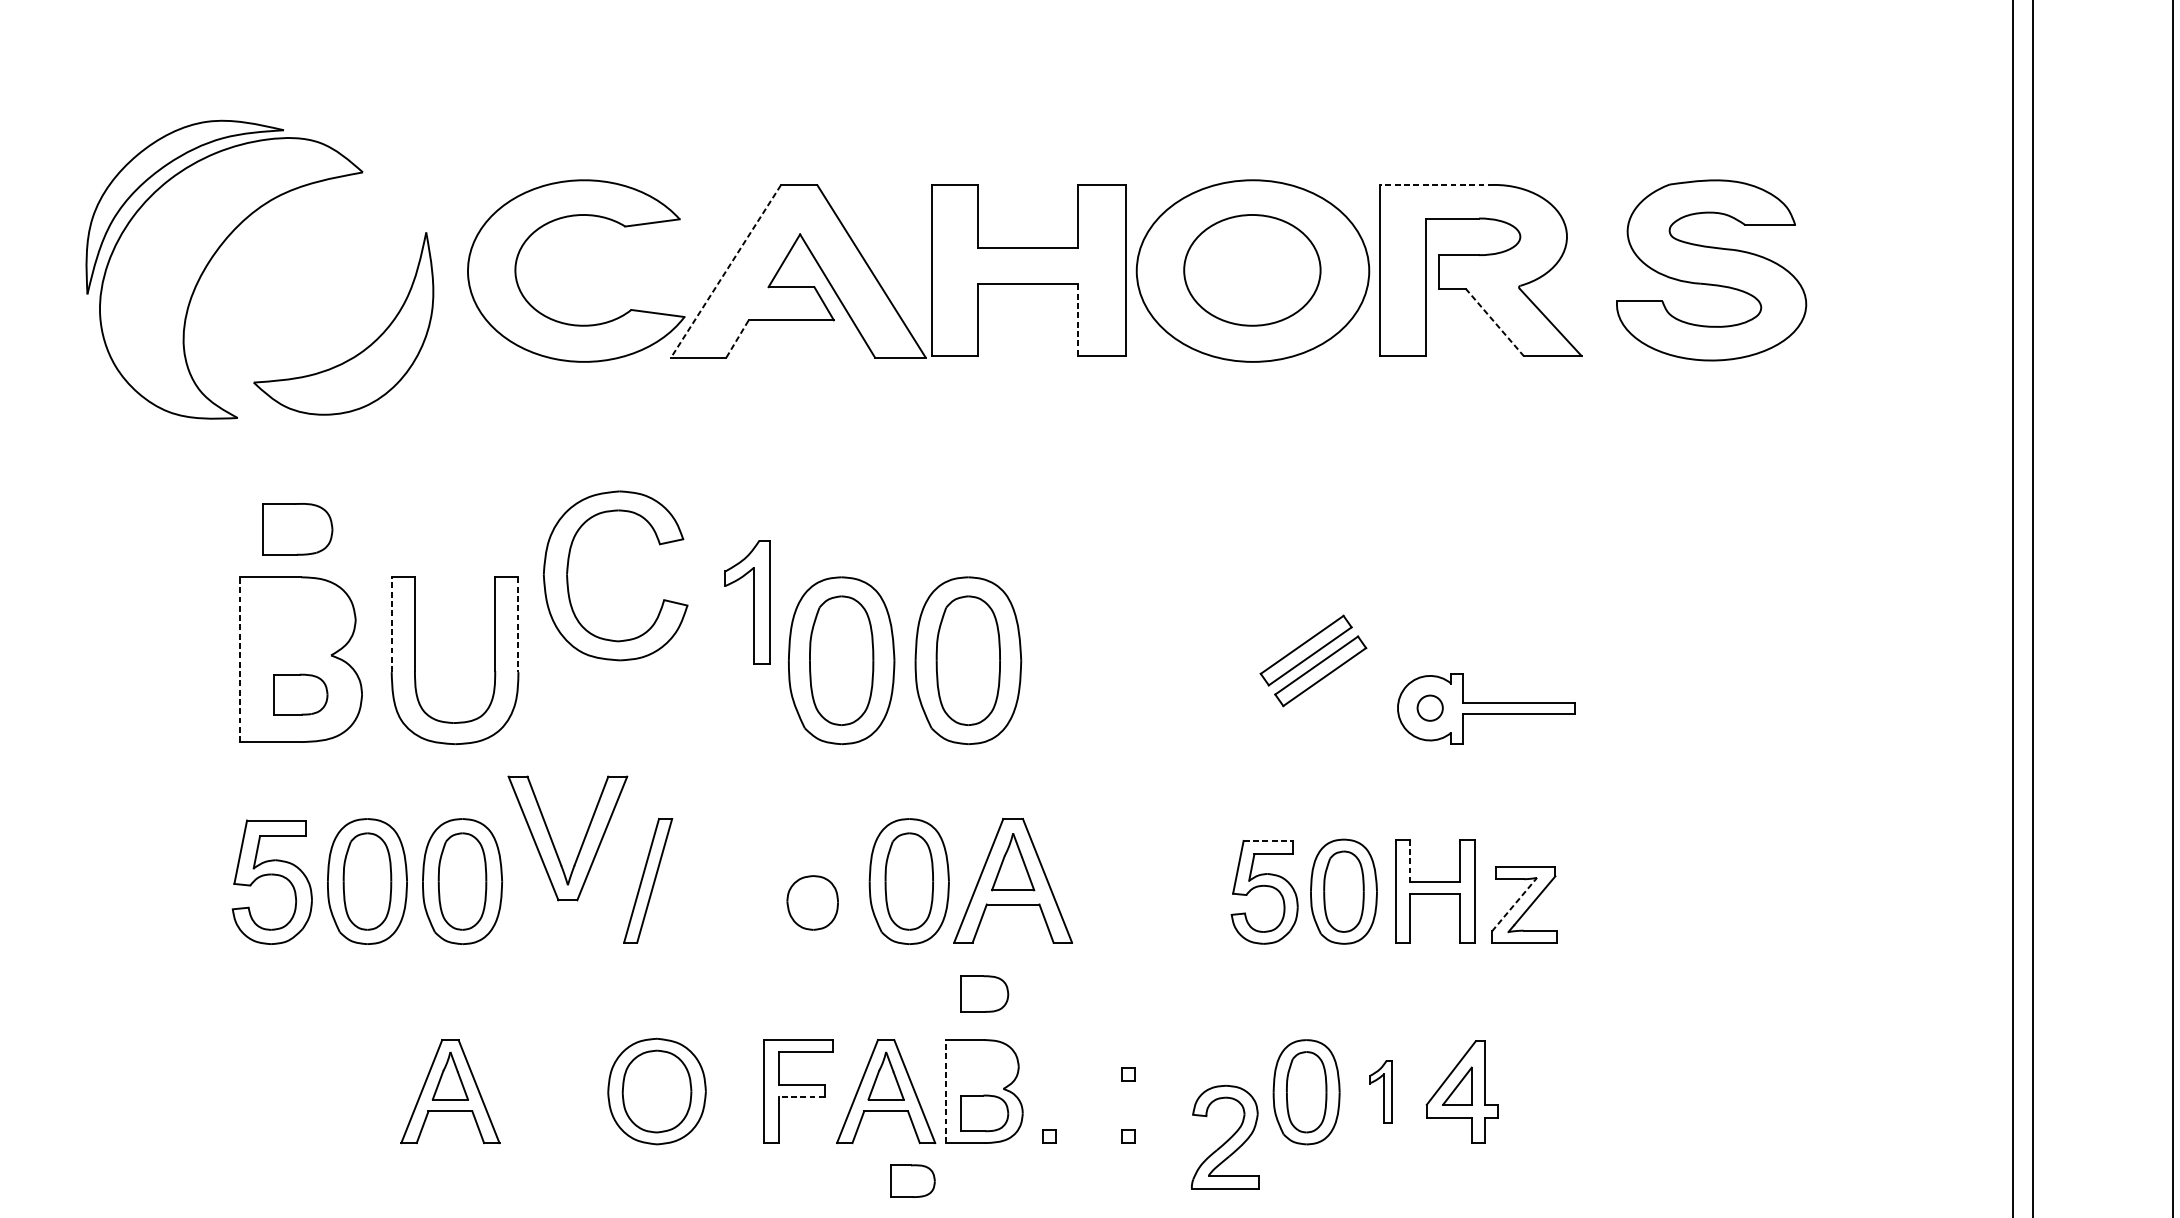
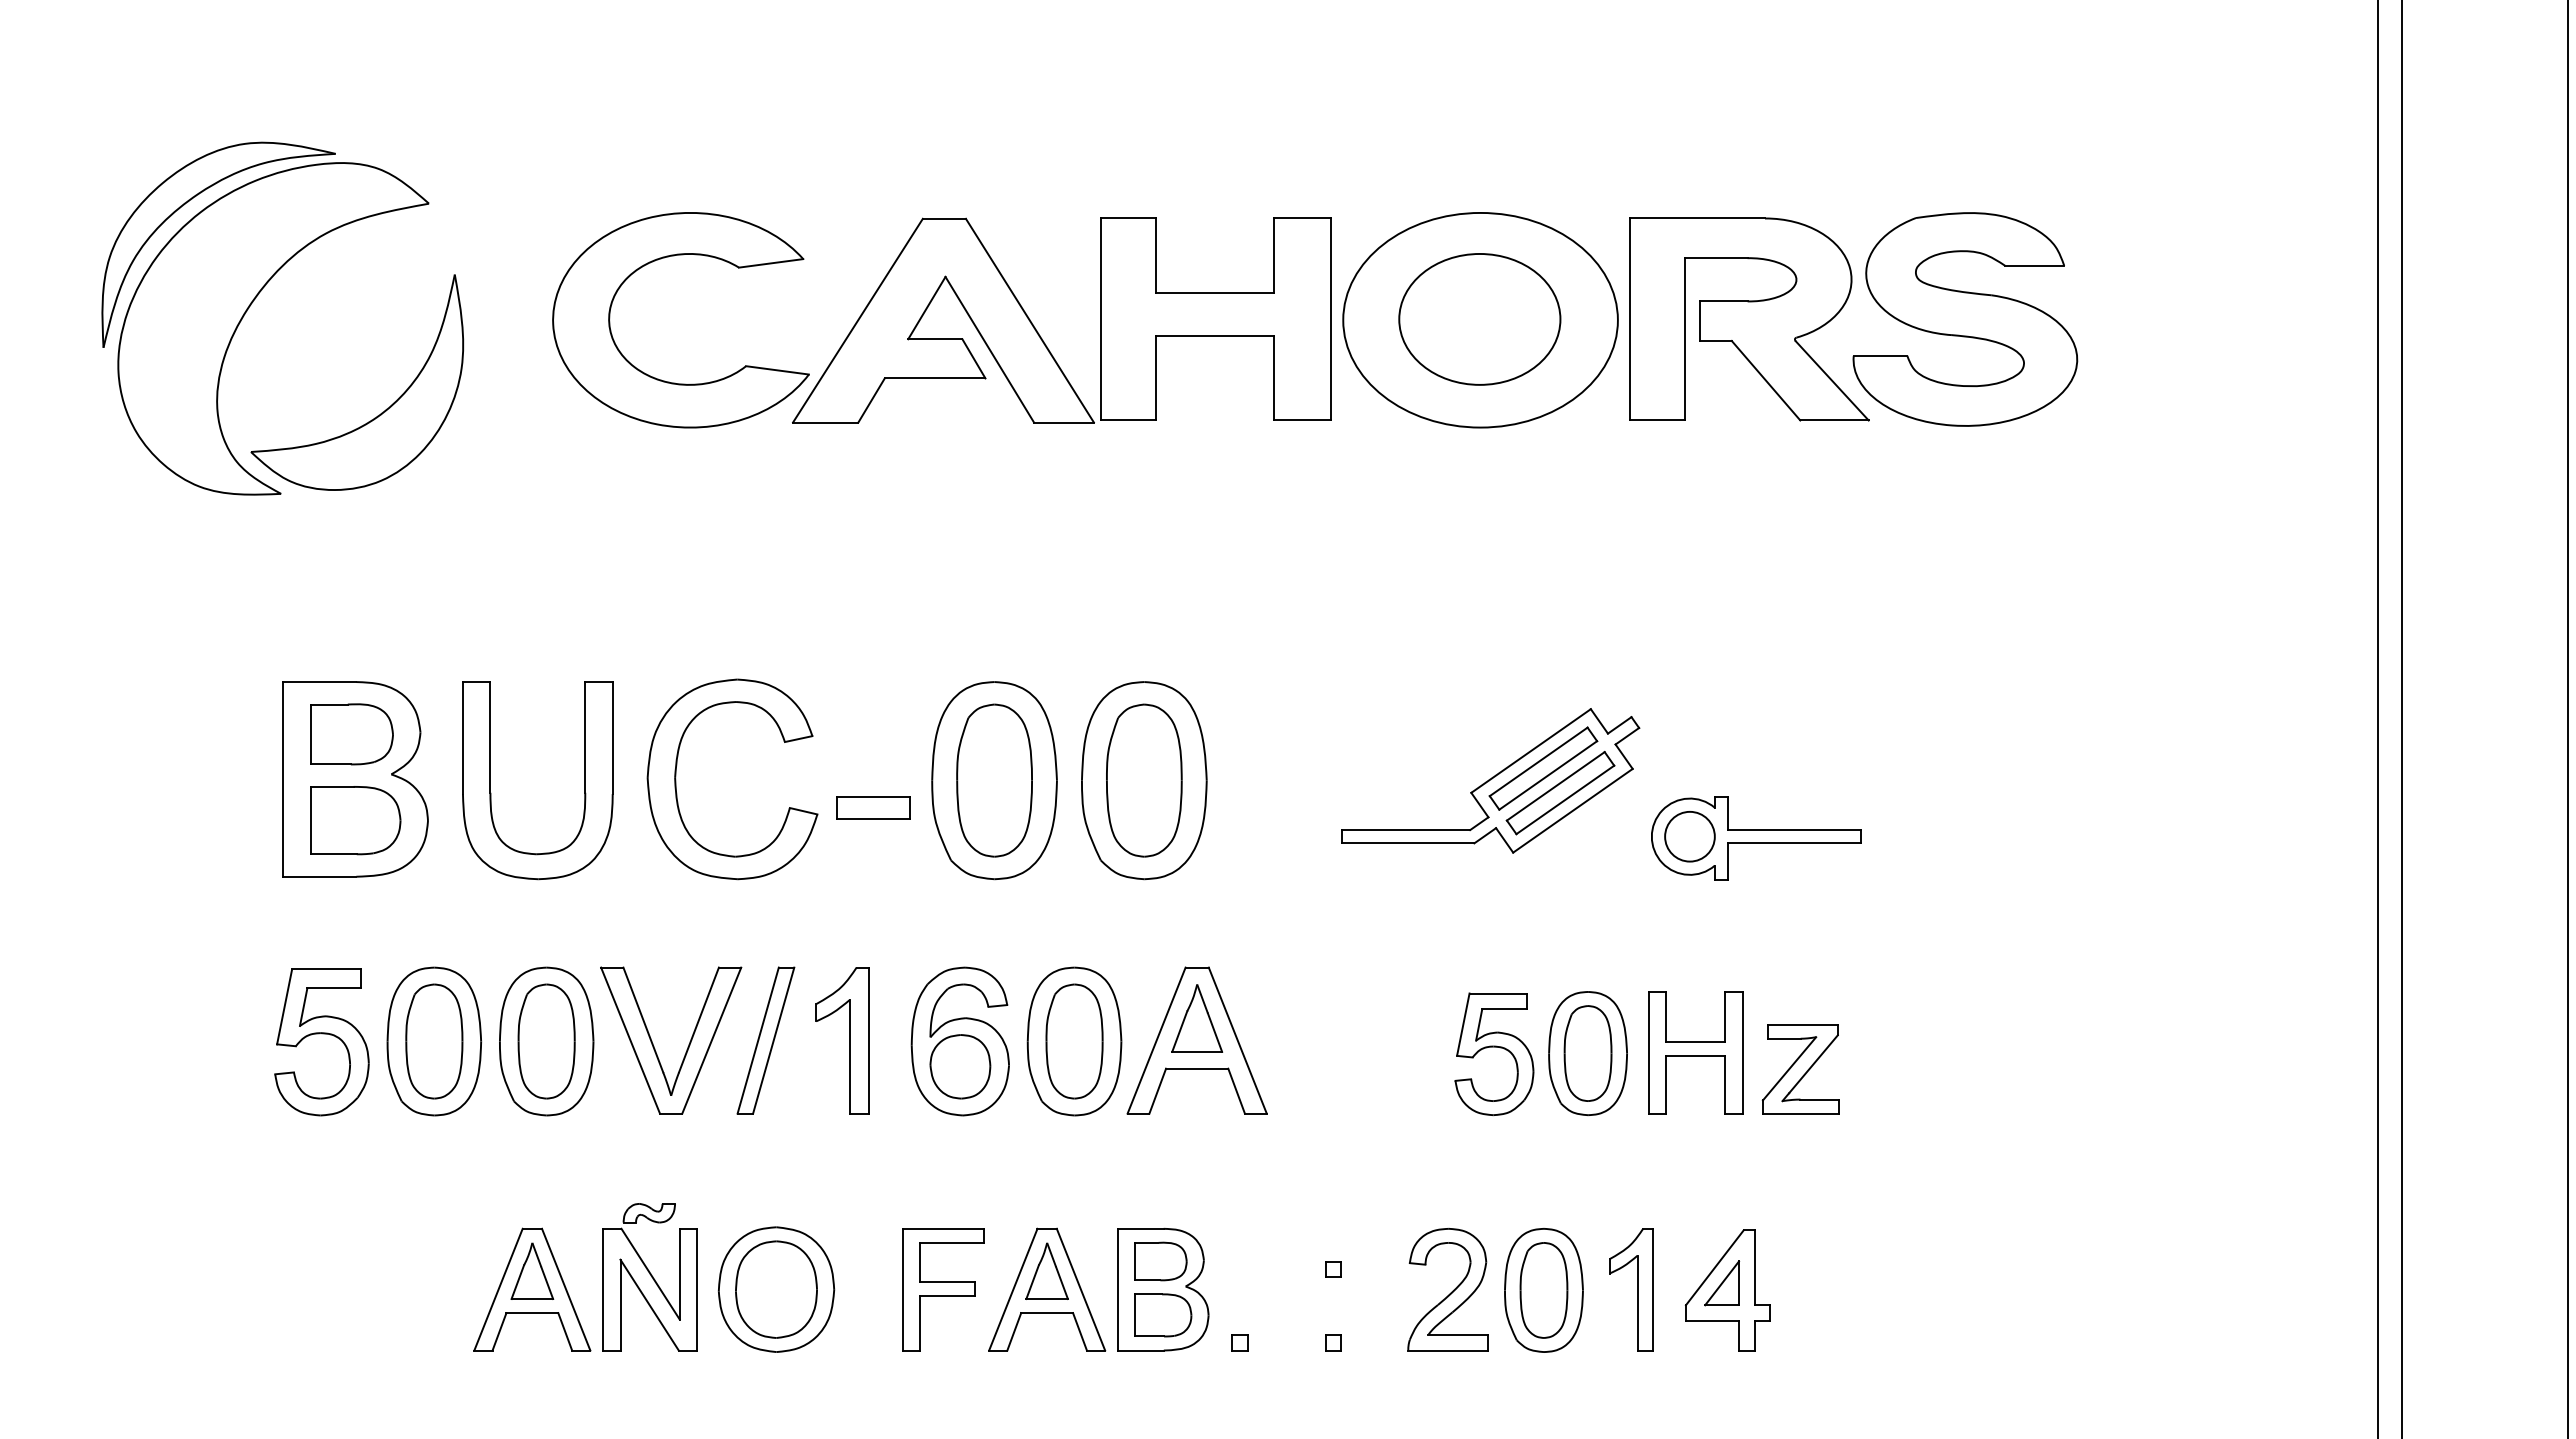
line: (1436, 184) -> (1697, 218), dashed -> solid
part: (1711, 270) -> (1965, 319), moved
line: (725, 271) -> (857, 320), dashed -> solid
line: (1078, 320) -> (1274, 378), dashed -> solid
line: (1495, 322) -> (1766, 381), dashed -> solid
line: (737, 338) -> (871, 400), dashed -> solid
part: (364, 349) -> (381, 412), moved
part: (297, 529) -> (351, 734), moved
part: (568, 575) -> (676, 779), moved
part: (753, 602) -> (849, 1040), moved
line: (391, 624) -> (462, 737), dashed -> solid
line: (518, 625) -> (612, 738), dashed -> solid
line: (239, 658) -> (283, 778), dashed -> solid
part: (1261, 660) -> (1490, 780), added
part: (739, 683) -> (873, 807), added
part: (300, 694) -> (355, 820), size x1.43
circle: (1429, 708) -> (1689, 836), size x1.67
line: (1268, 840) -> (1498, 993), dashed -> solid
part: (581, 843) -> (687, 1046), moved
line: (1410, 860) -> (1666, 1016), dashed -> solid
part: (811, 881) -> (959, 1041), added
line: (1514, 904) -> (1789, 1068), dashed -> solid
part: (984, 994) -> (1163, 1174), removed
part: (549, 1081) -> (649, 1277), added
line: (946, 1091) -> (1118, 1289), dashed -> solid
part: (1380, 1091) -> (1631, 1289), size x1.67
line: (800, 1096) -> (946, 1295), dashed -> solid
part: (1225, 1137) -> (1447, 1289), moved
part: (912, 1181) -> (1160, 1261), moved

